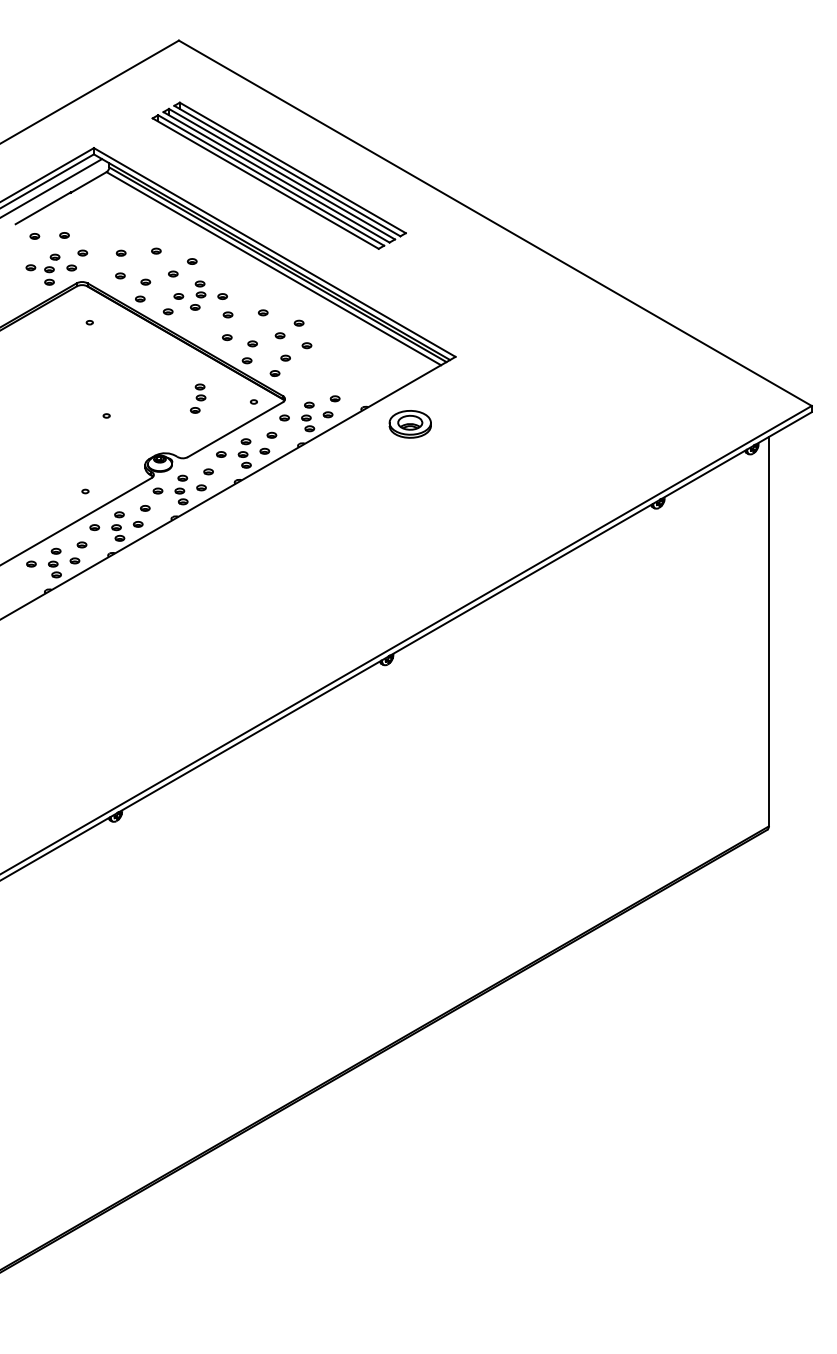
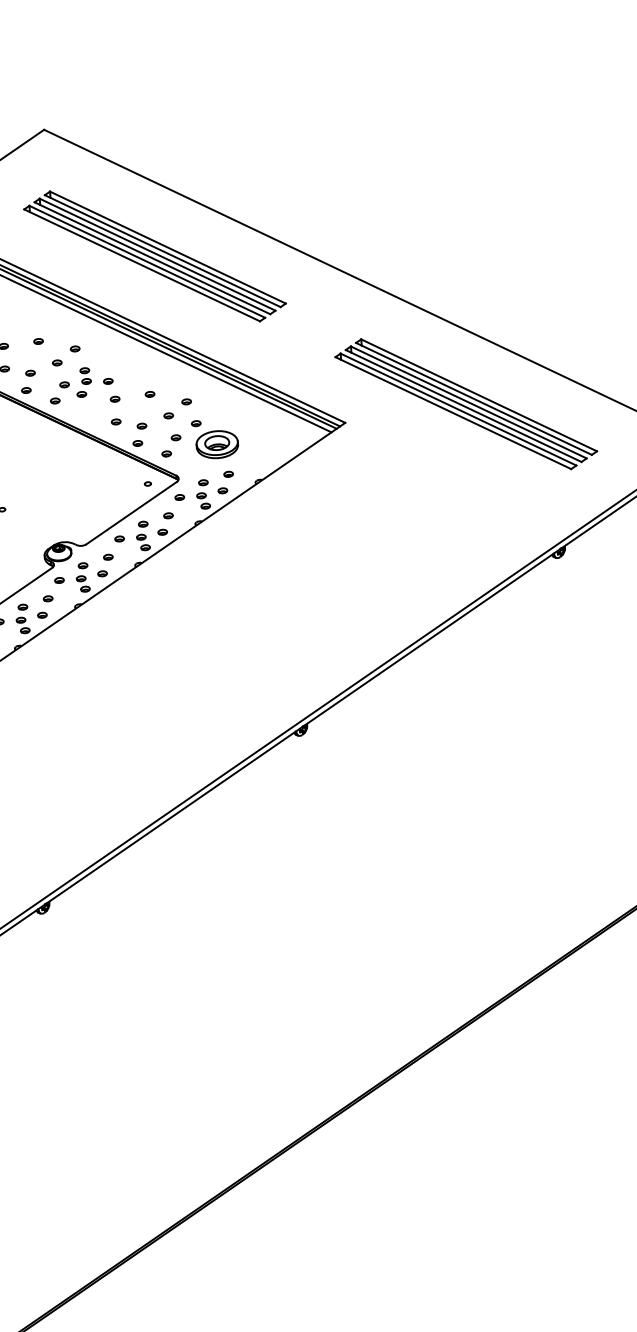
part: (577, 347) -> (466, 403), added
part: (197, 398) -> (91, 485), removed
part: (409, 424) -> (216, 444), moved

